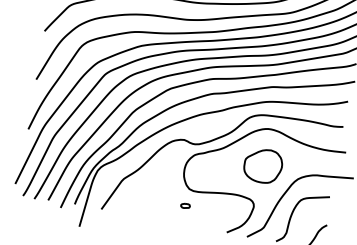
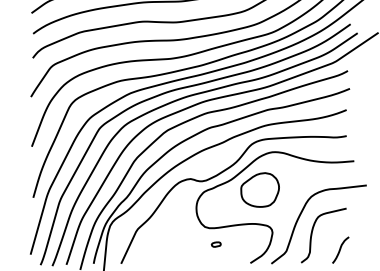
part: (262, 165) -> (259, 189), moved
part: (184, 205) -> (215, 244), moved

